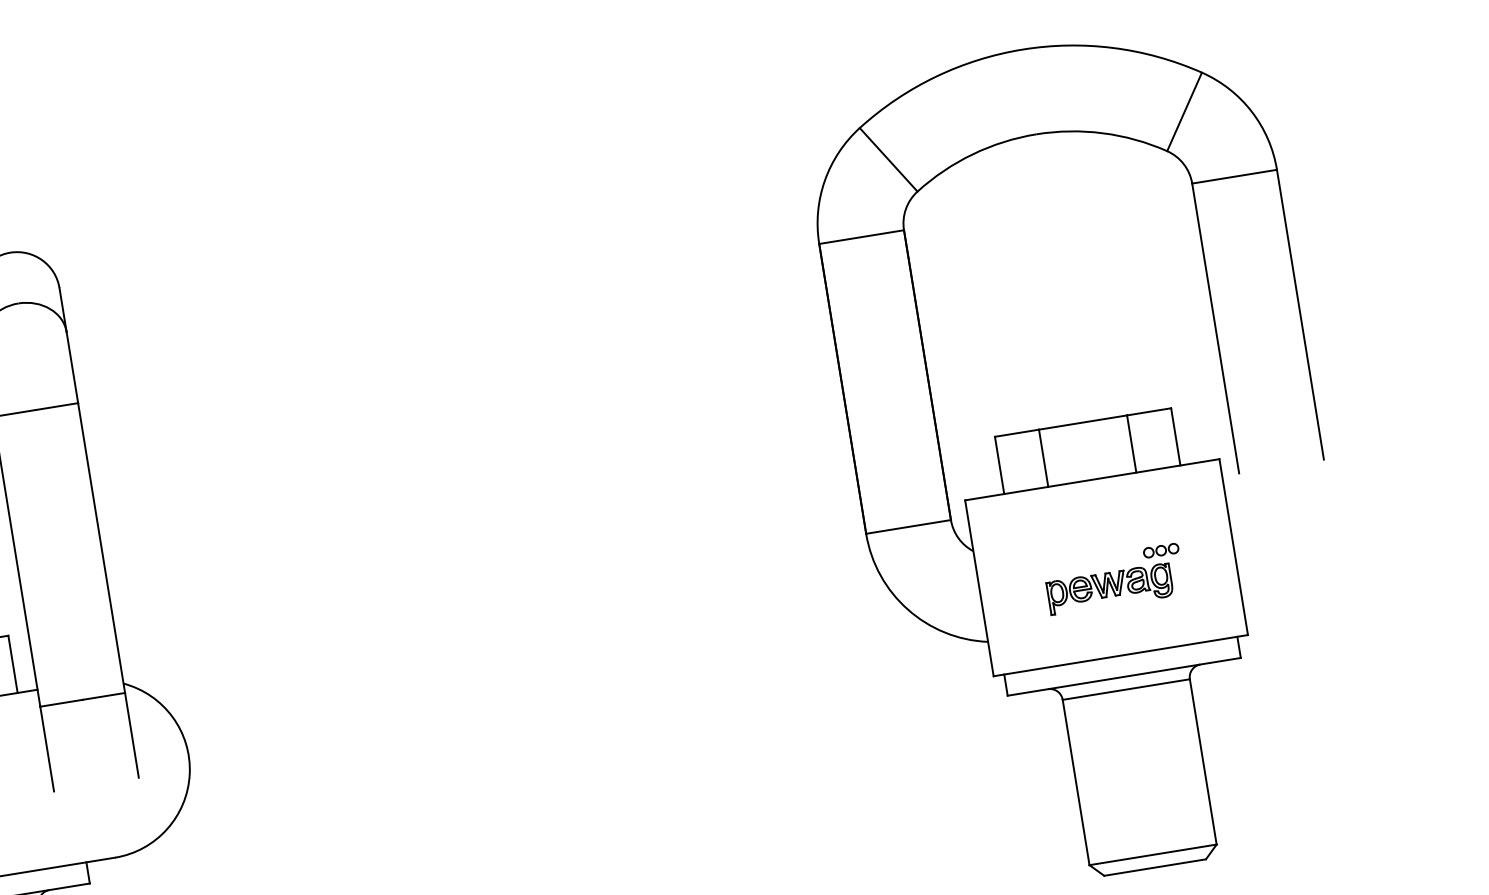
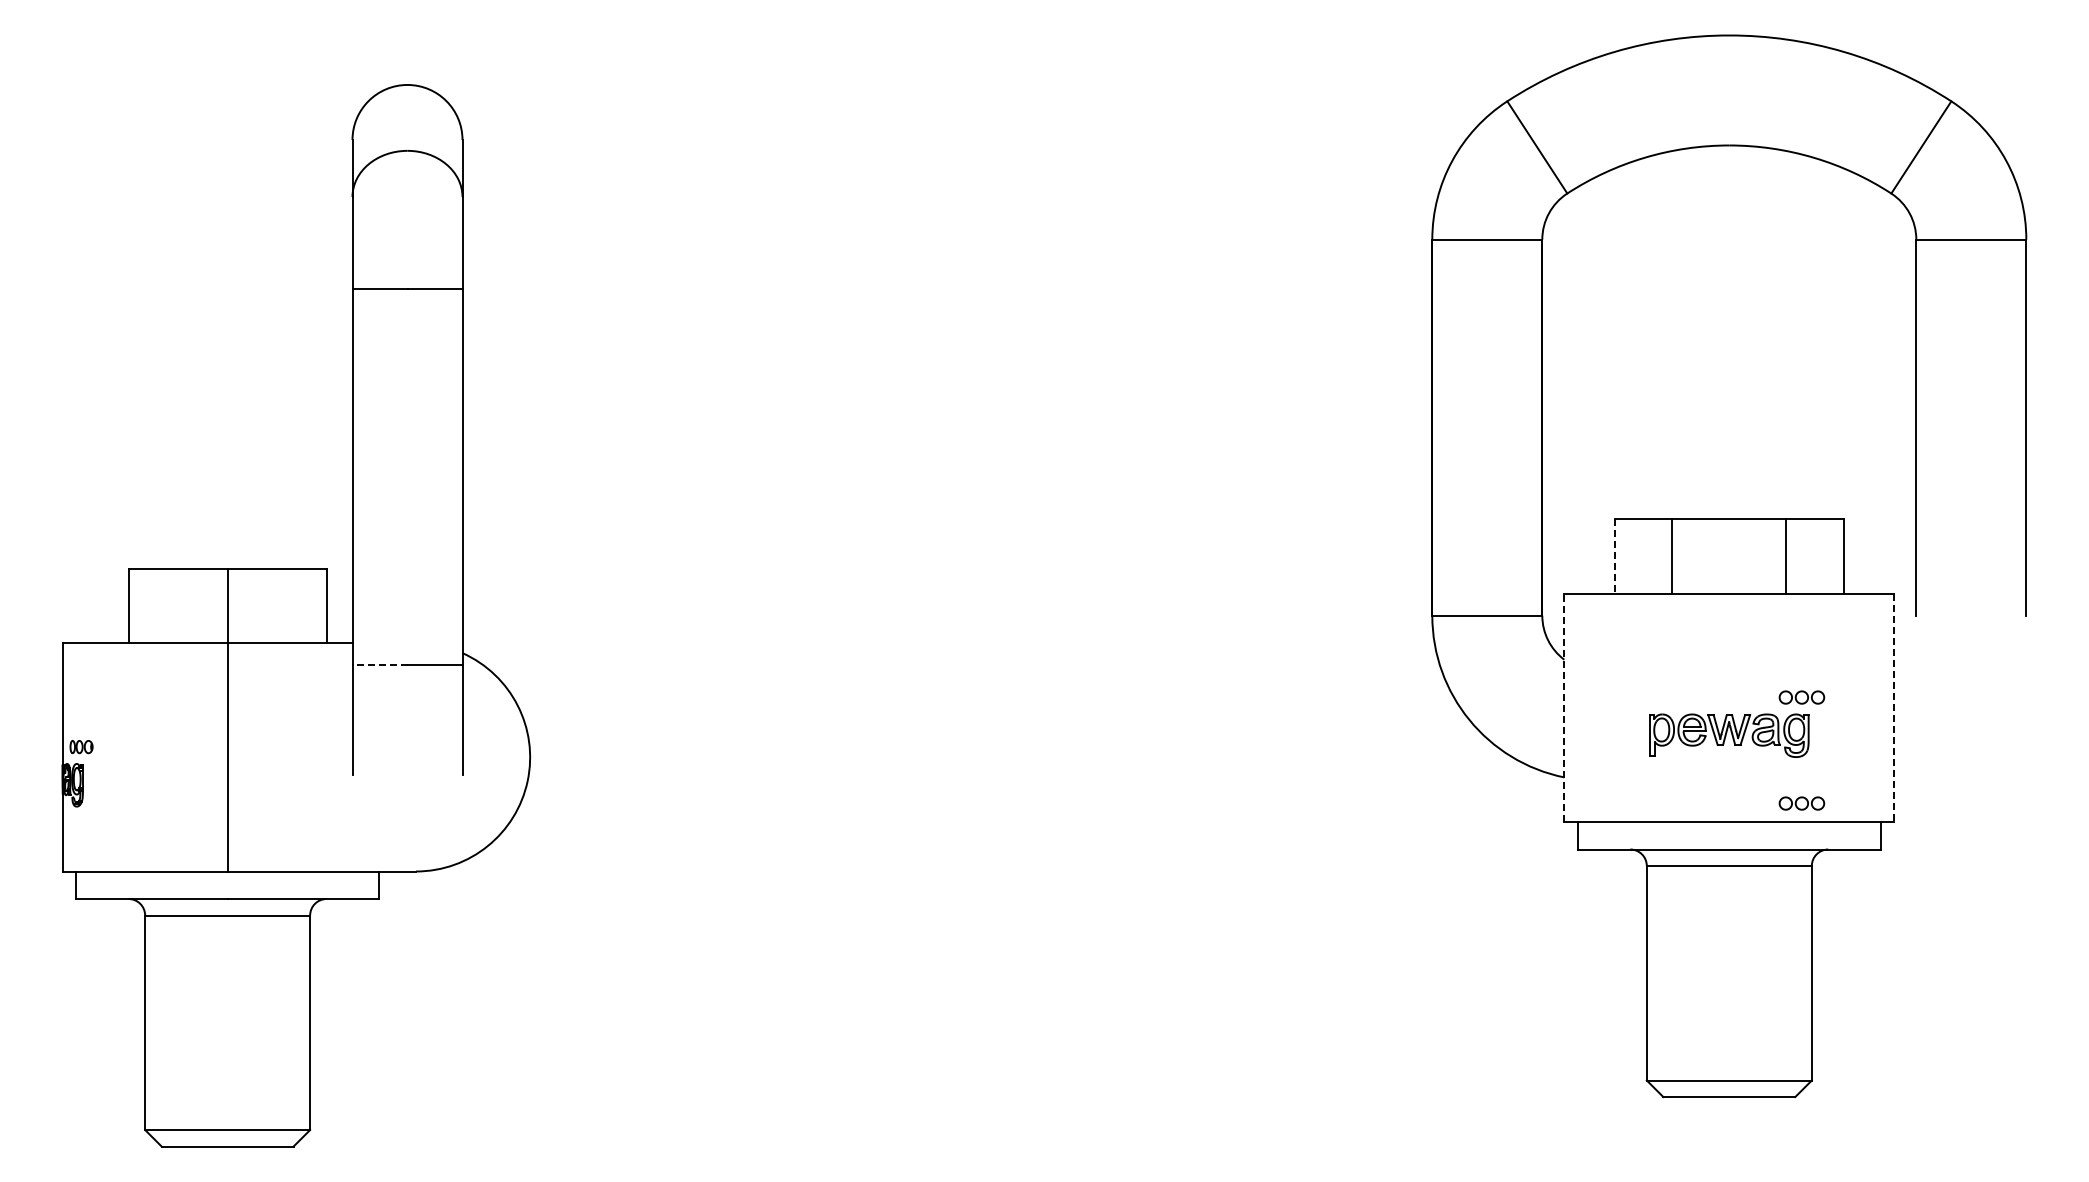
line: (1000, 466) -> (1615, 557), solid -> dashed
line: (1233, 547) -> (1894, 708), solid -> dashed
line: (979, 588) -> (1564, 707), solid -> dashed
part: (1174, 632) -> (1801, 803), added
line: (61, 703) -> (380, 665), solid -> dashed

